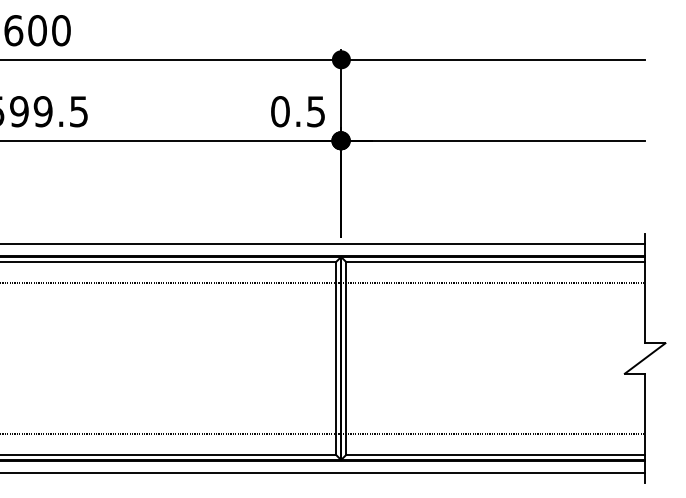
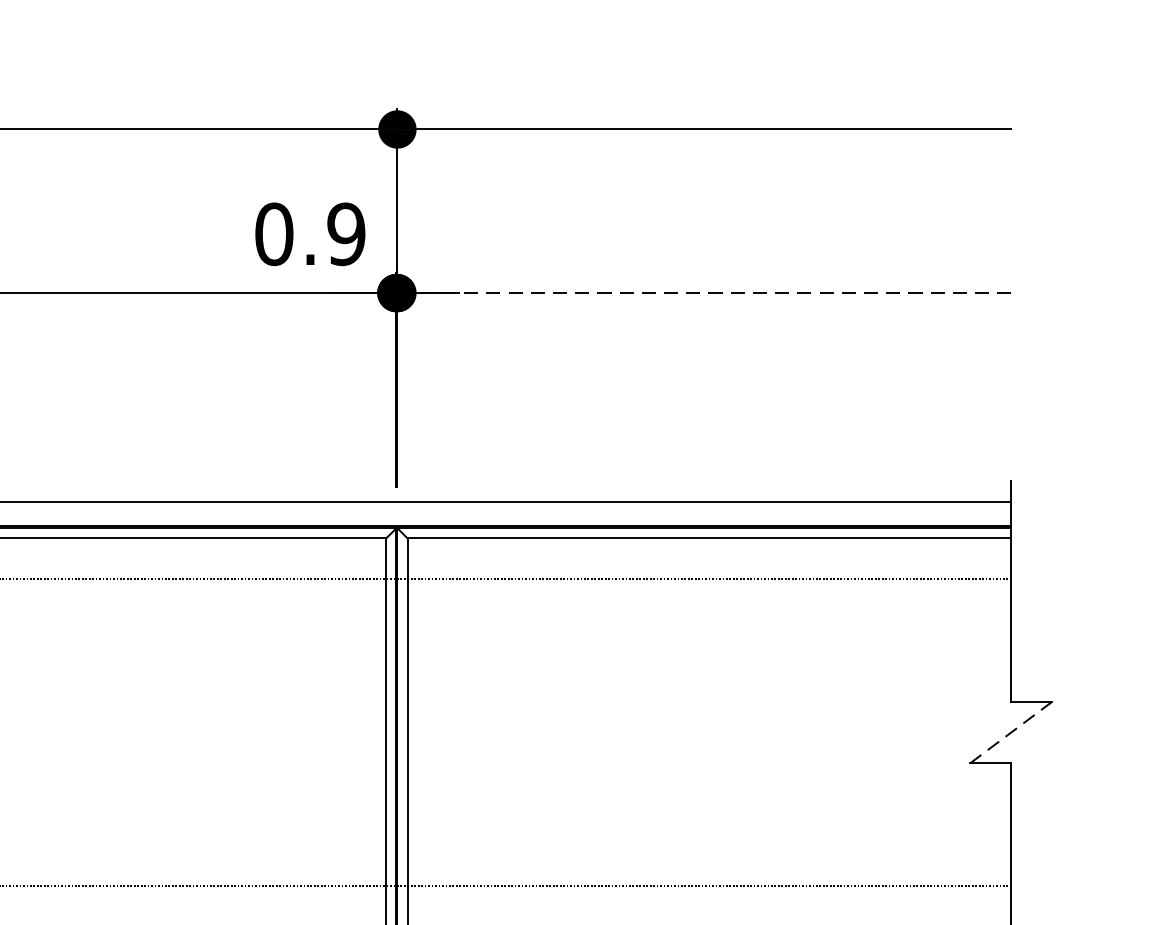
text: (315, 111) -> (345, 233), 0.5 -> 0.9
line: (493, 140) -> (704, 292), solid -> dashed
line: (645, 358) -> (1011, 732), solid -> dashed

